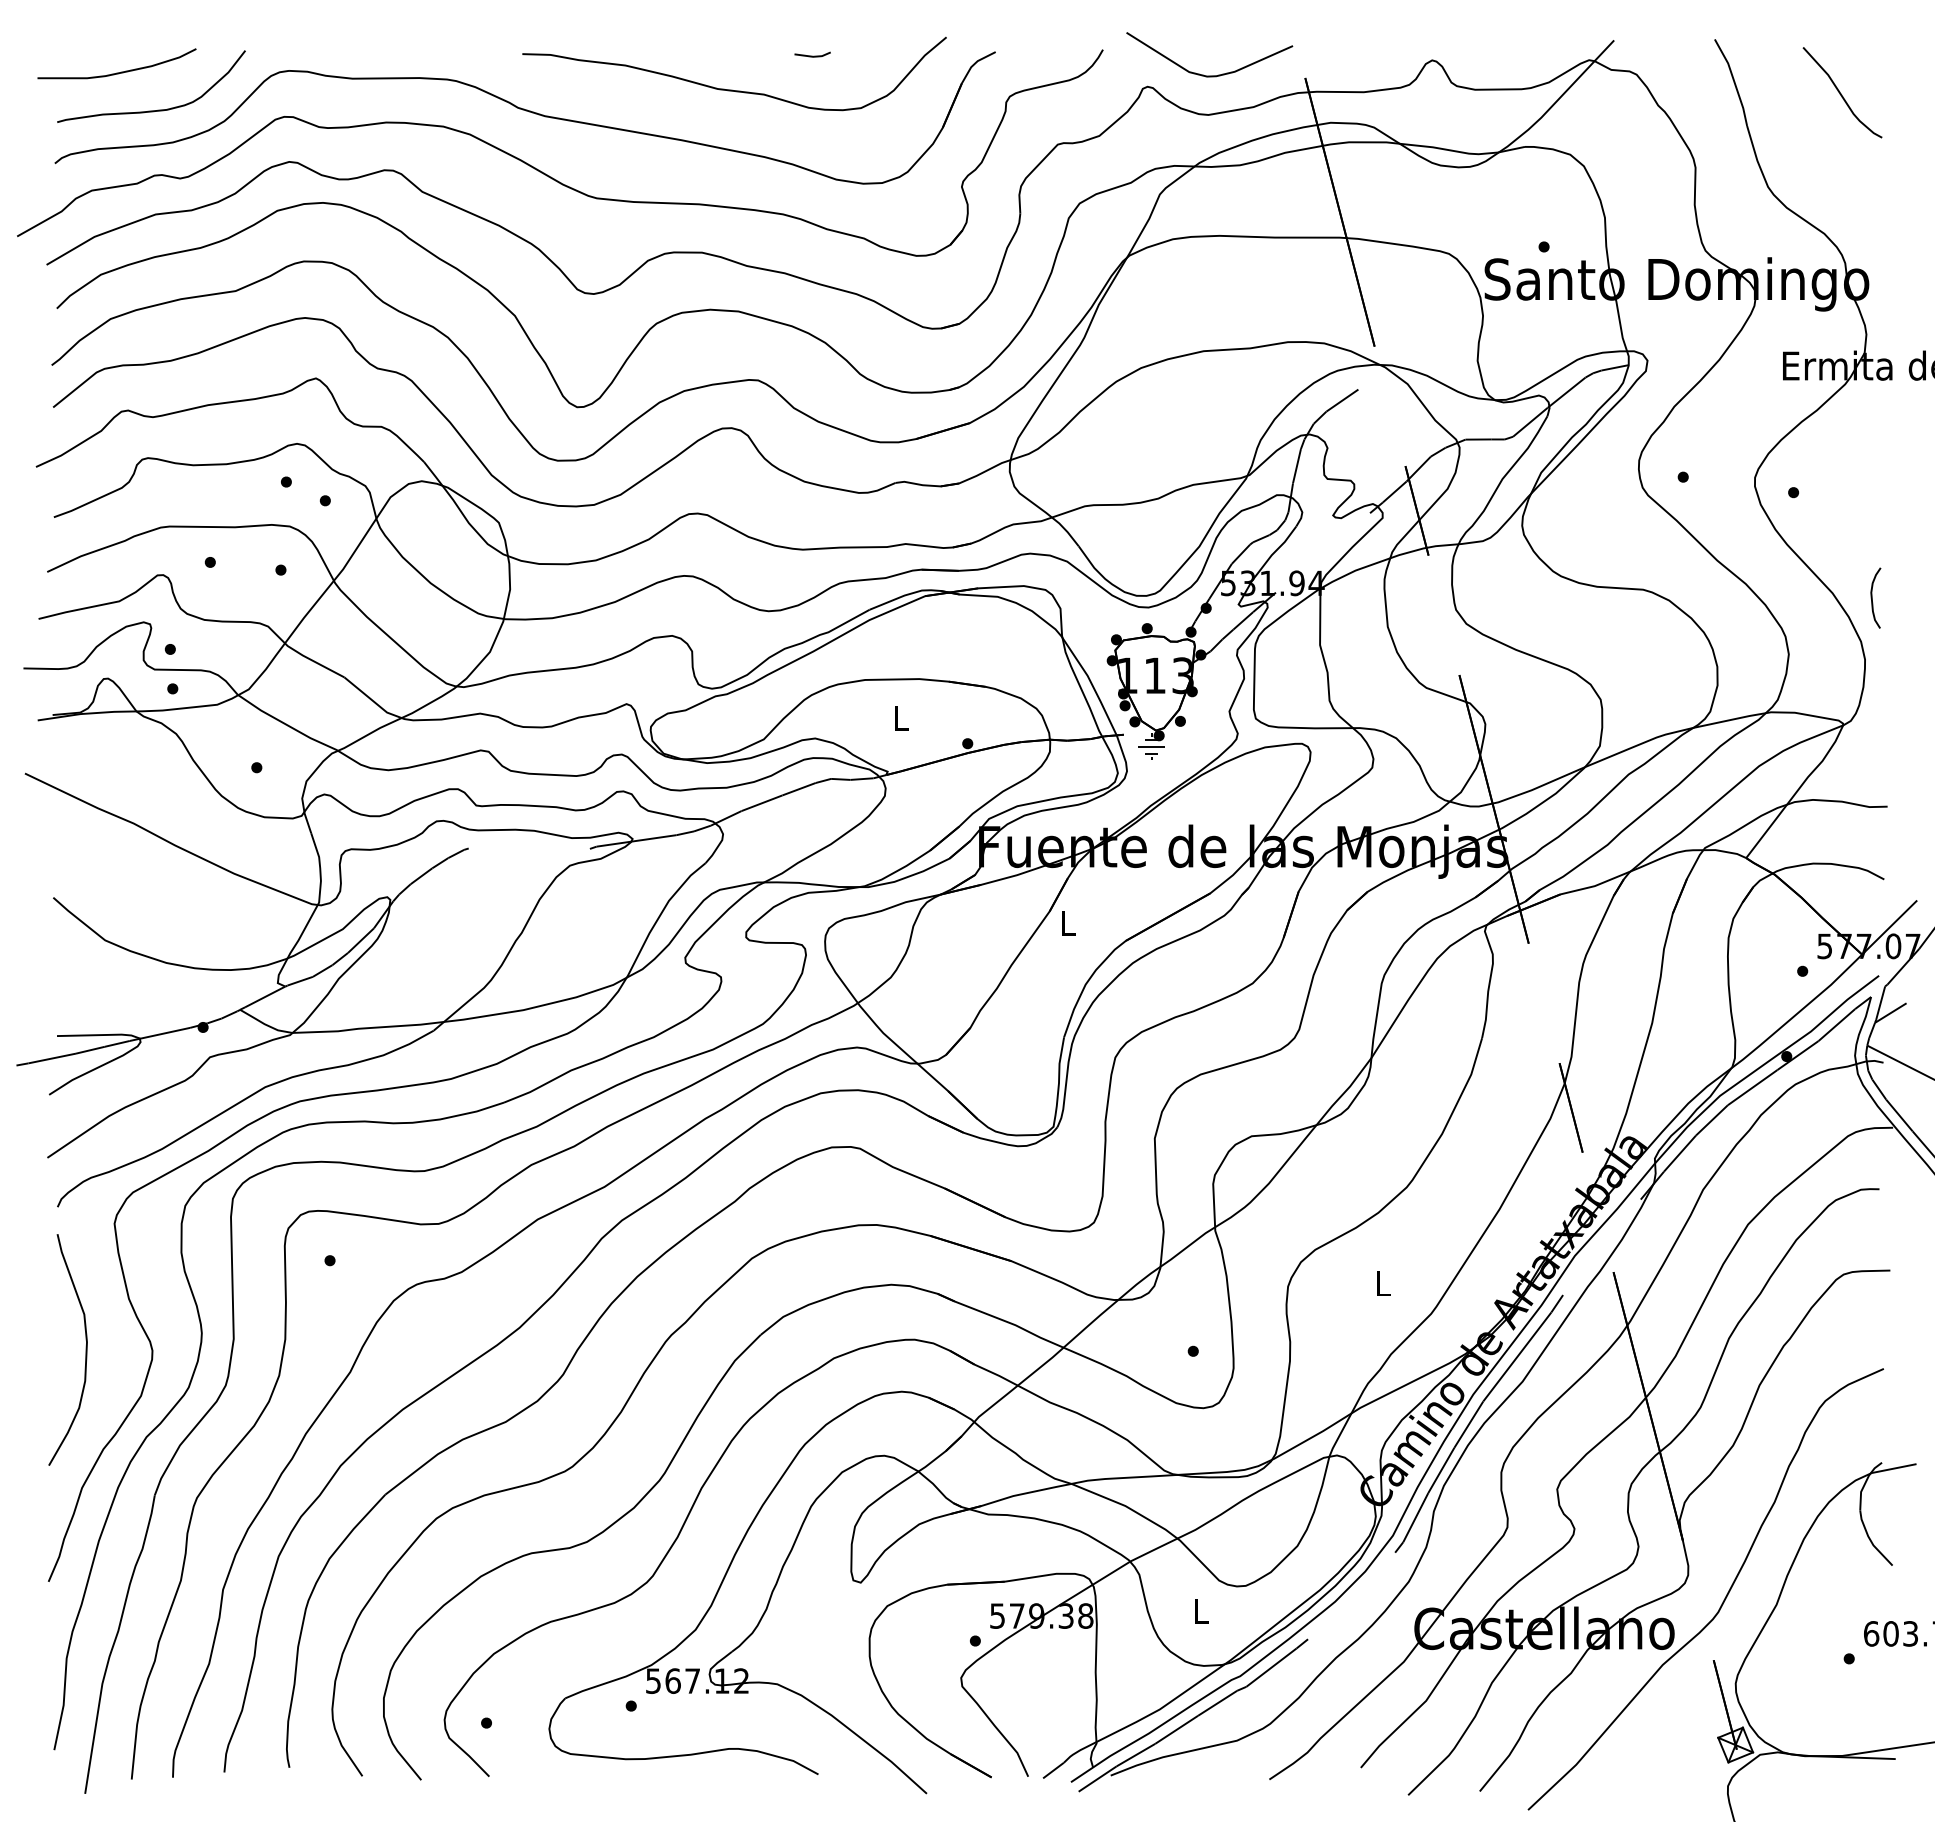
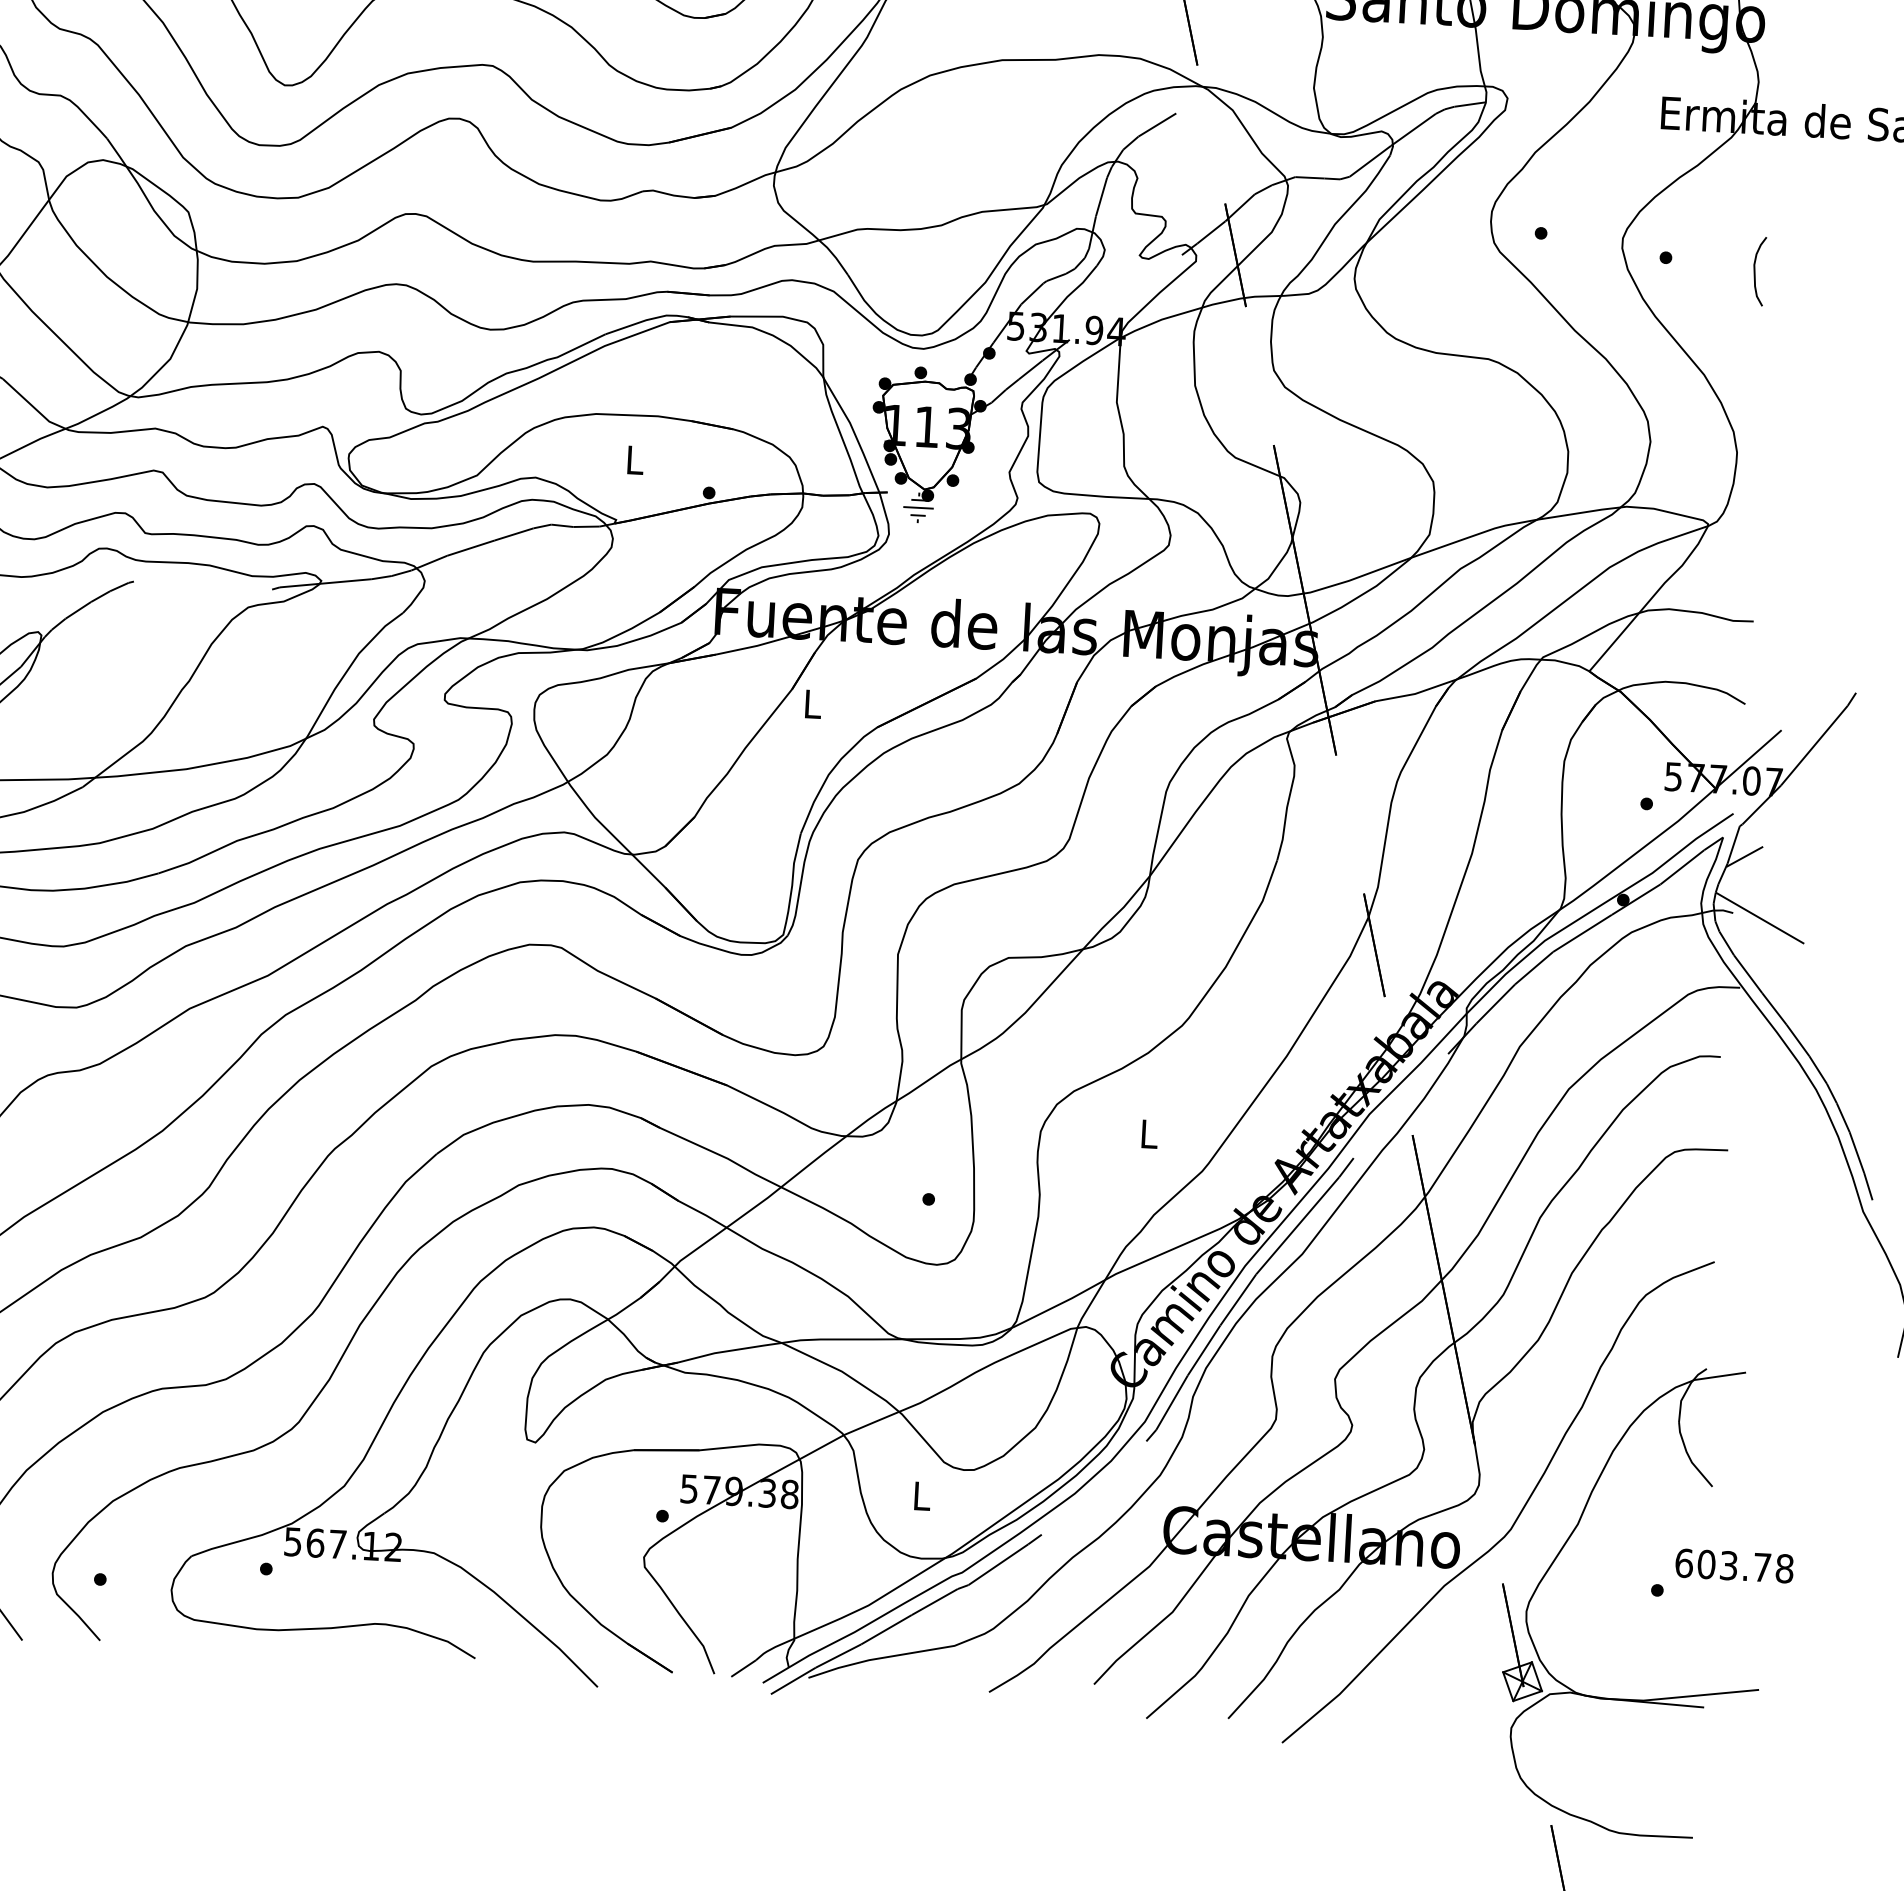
curve: (1872, 597) -> (1755, 270), moved

